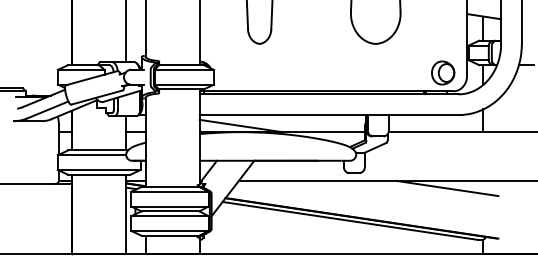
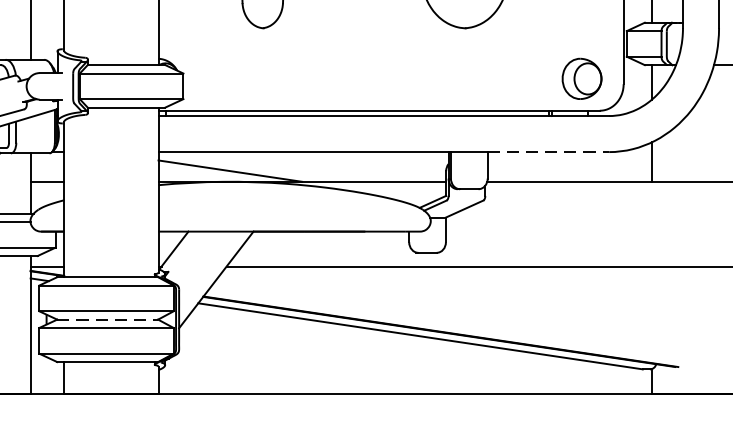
line: (423, 115) -> (547, 152), solid -> dashed
line: (447, 188) -> (589, 279), removed
line: (170, 211) -> (107, 319), solid -> dashed

